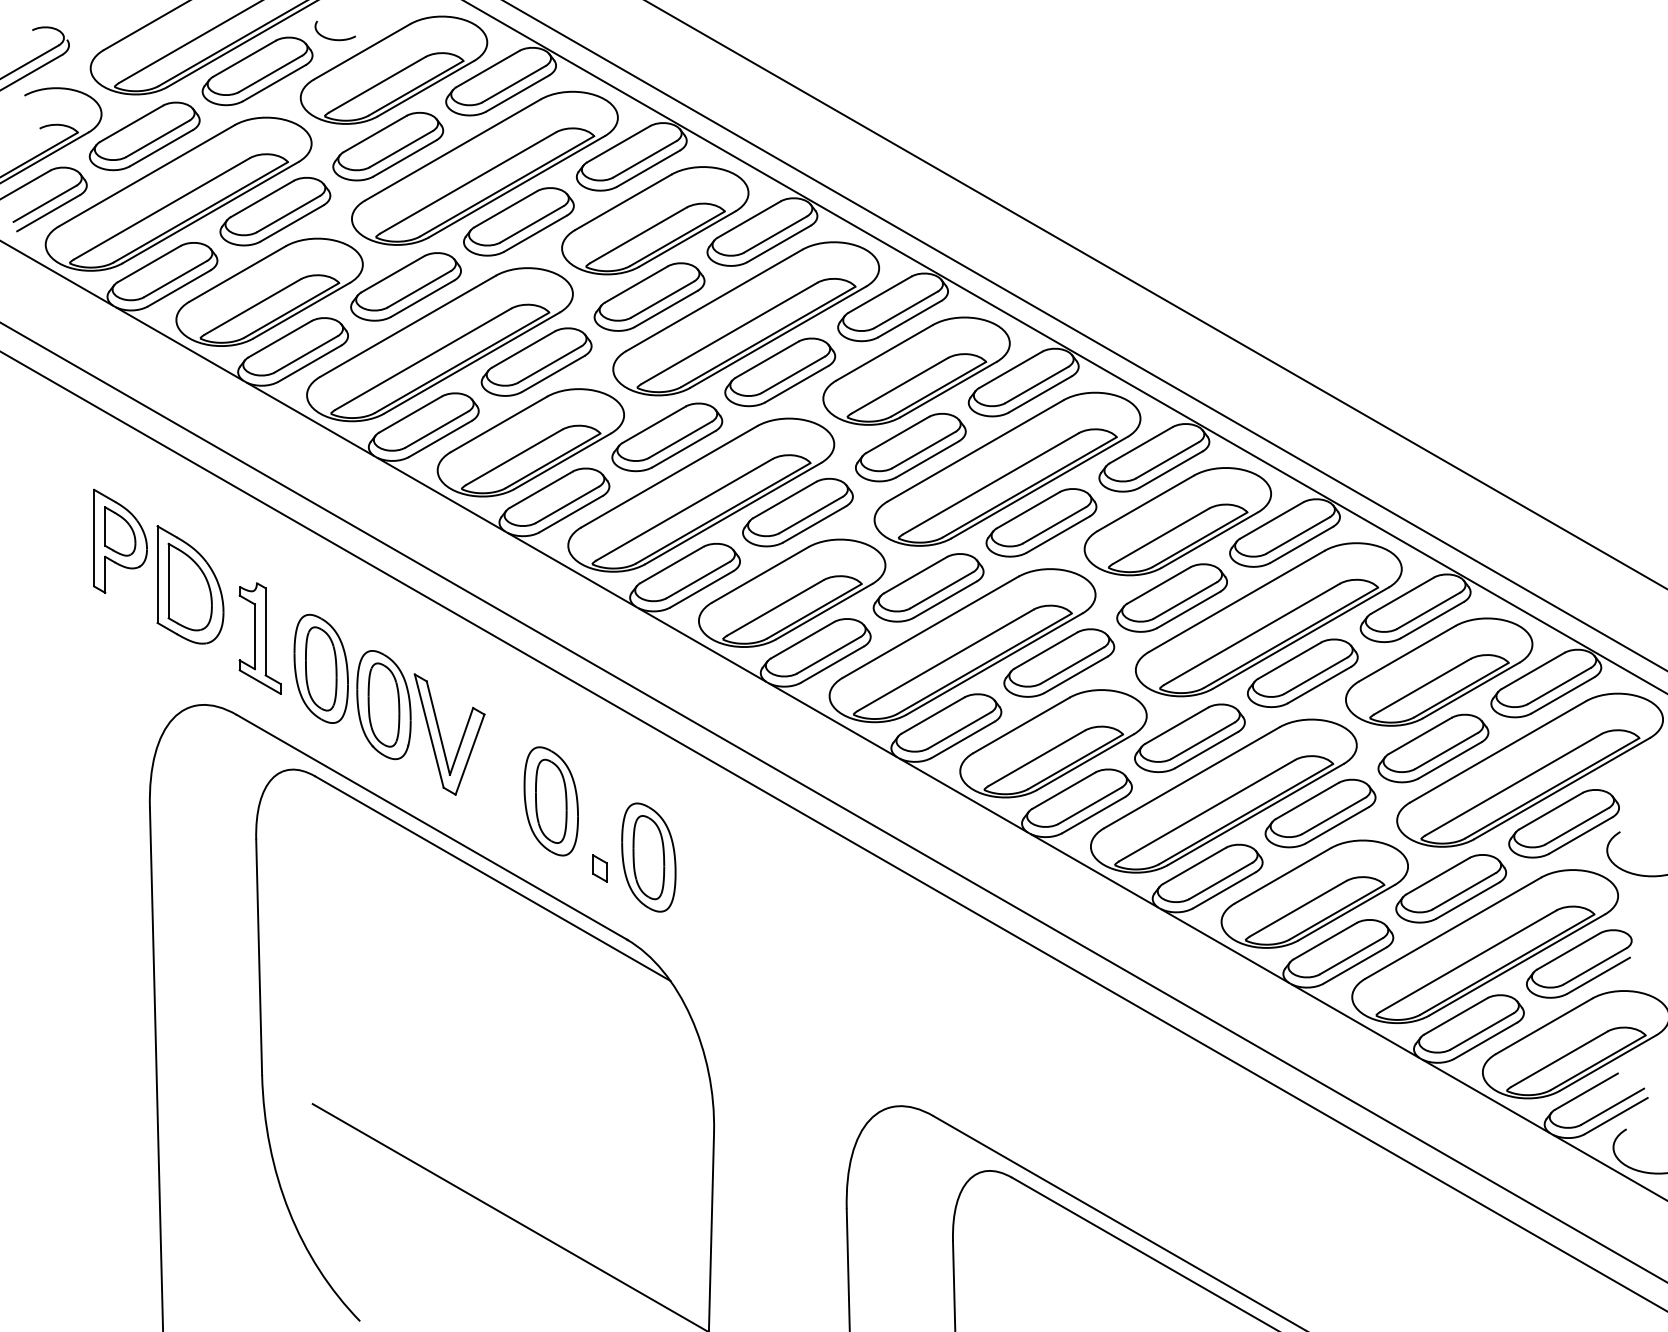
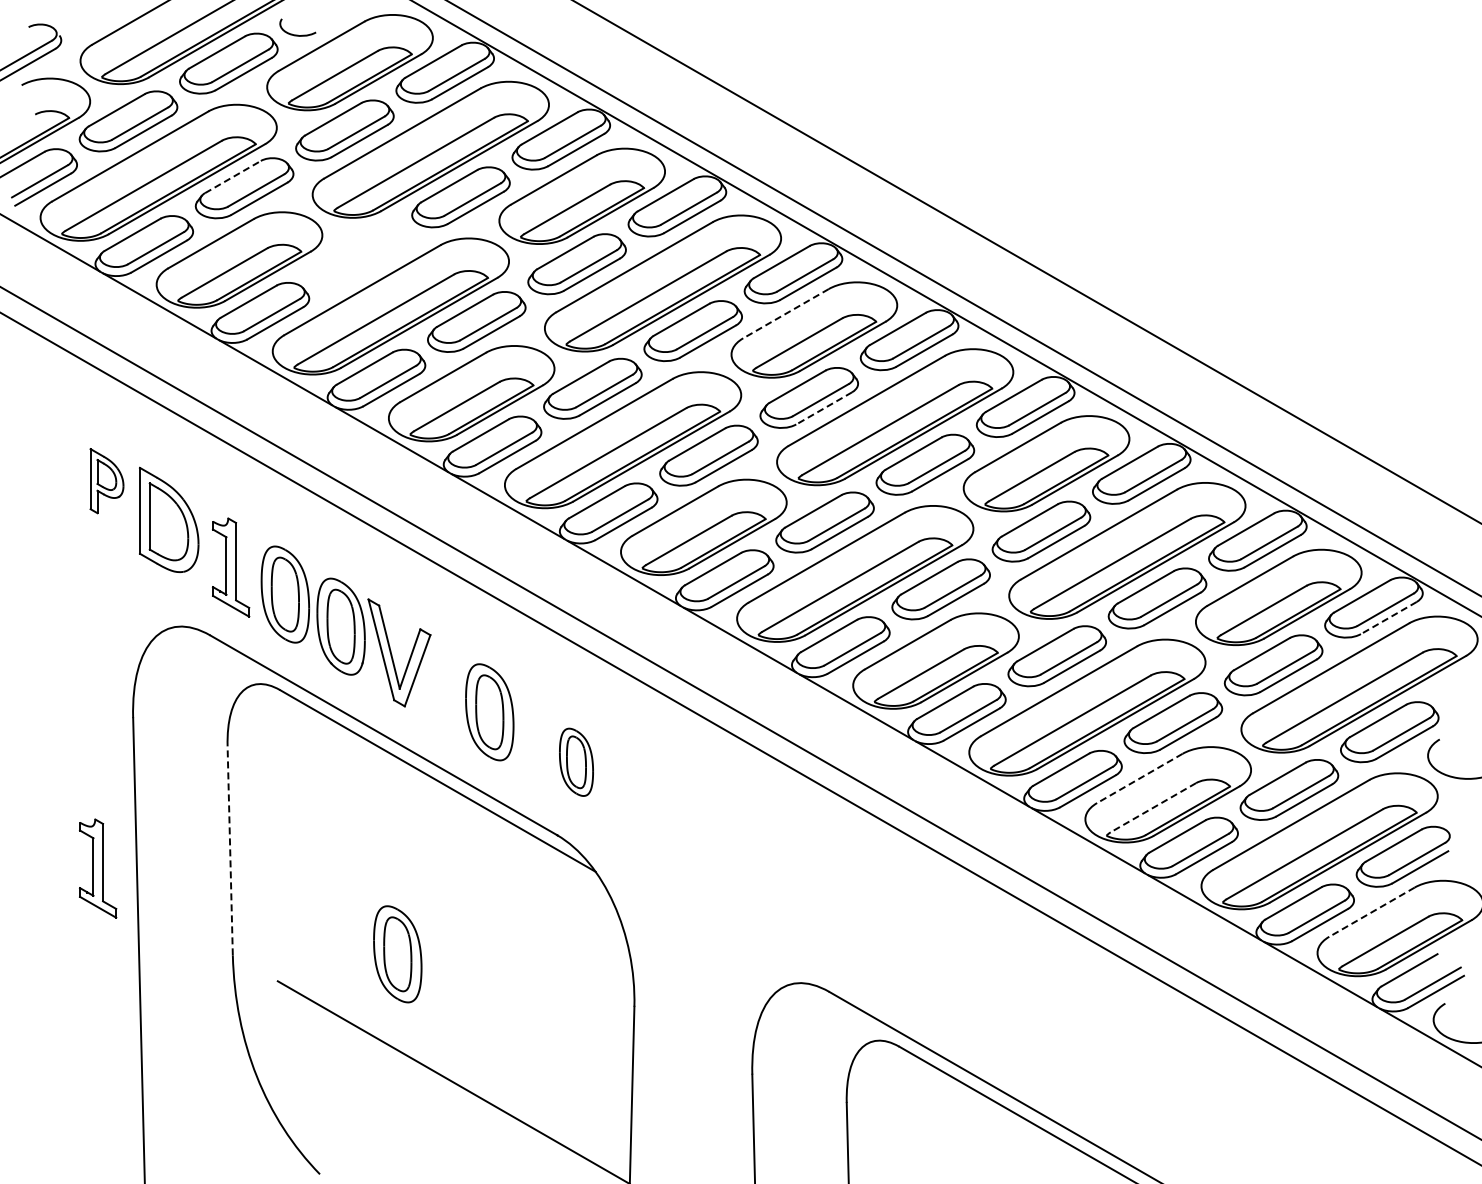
line: (262, 198) -> (233, 176), solid -> dashed
part: (405, 287) -> (360, 255), removed
line: (884, 352) -> (785, 313), solid -> dashed
line: (926, 459) -> (823, 408), solid -> dashed
part: (119, 540) -> (106, 480), size x0.7
line: (1562, 695) -> (1388, 618), solid -> dashed
part: (648, 857) -> (576, 762), size x0.7
part: (600, 868) -> (533, 771), removed
line: (1282, 875) -> (1139, 778), solid -> dashed
line: (1297, 908) -> (1152, 807), solid -> dashed
line: (259, 956) -> (230, 850), solid -> dashed
part: (110, 977) -> (98, 868), added
line: (1543, 1026) -> (1371, 912), solid -> dashed
part: (447, 1073) -> (397, 954), added

